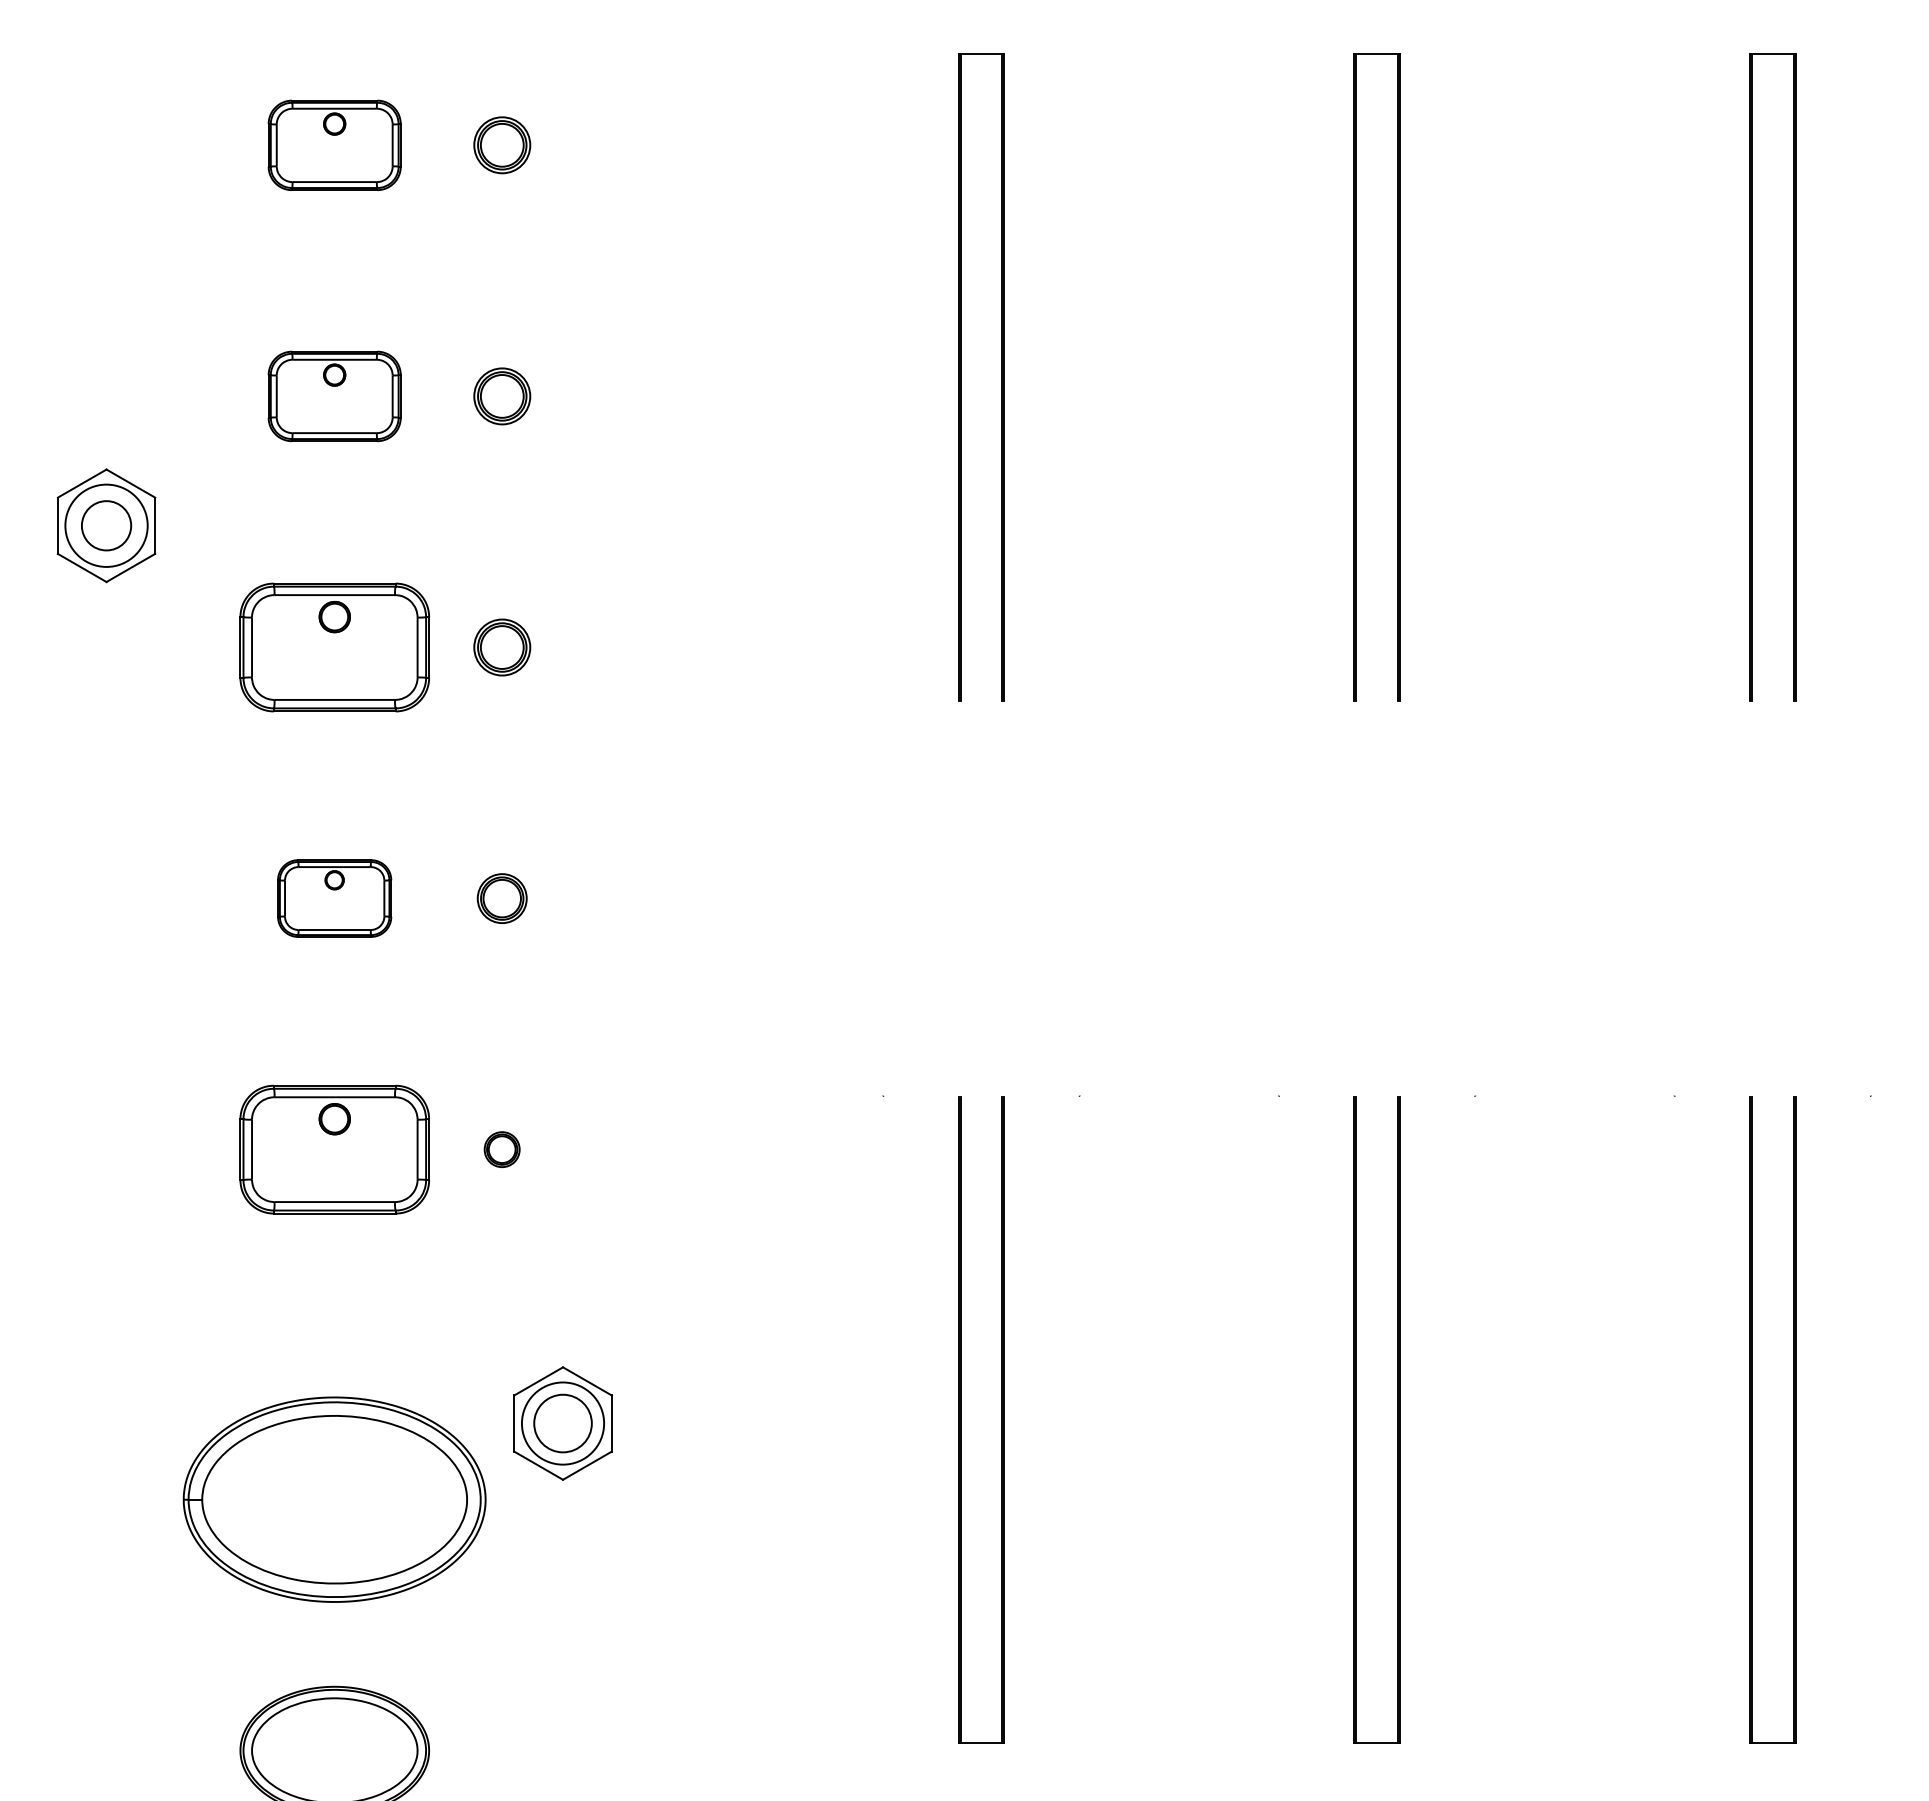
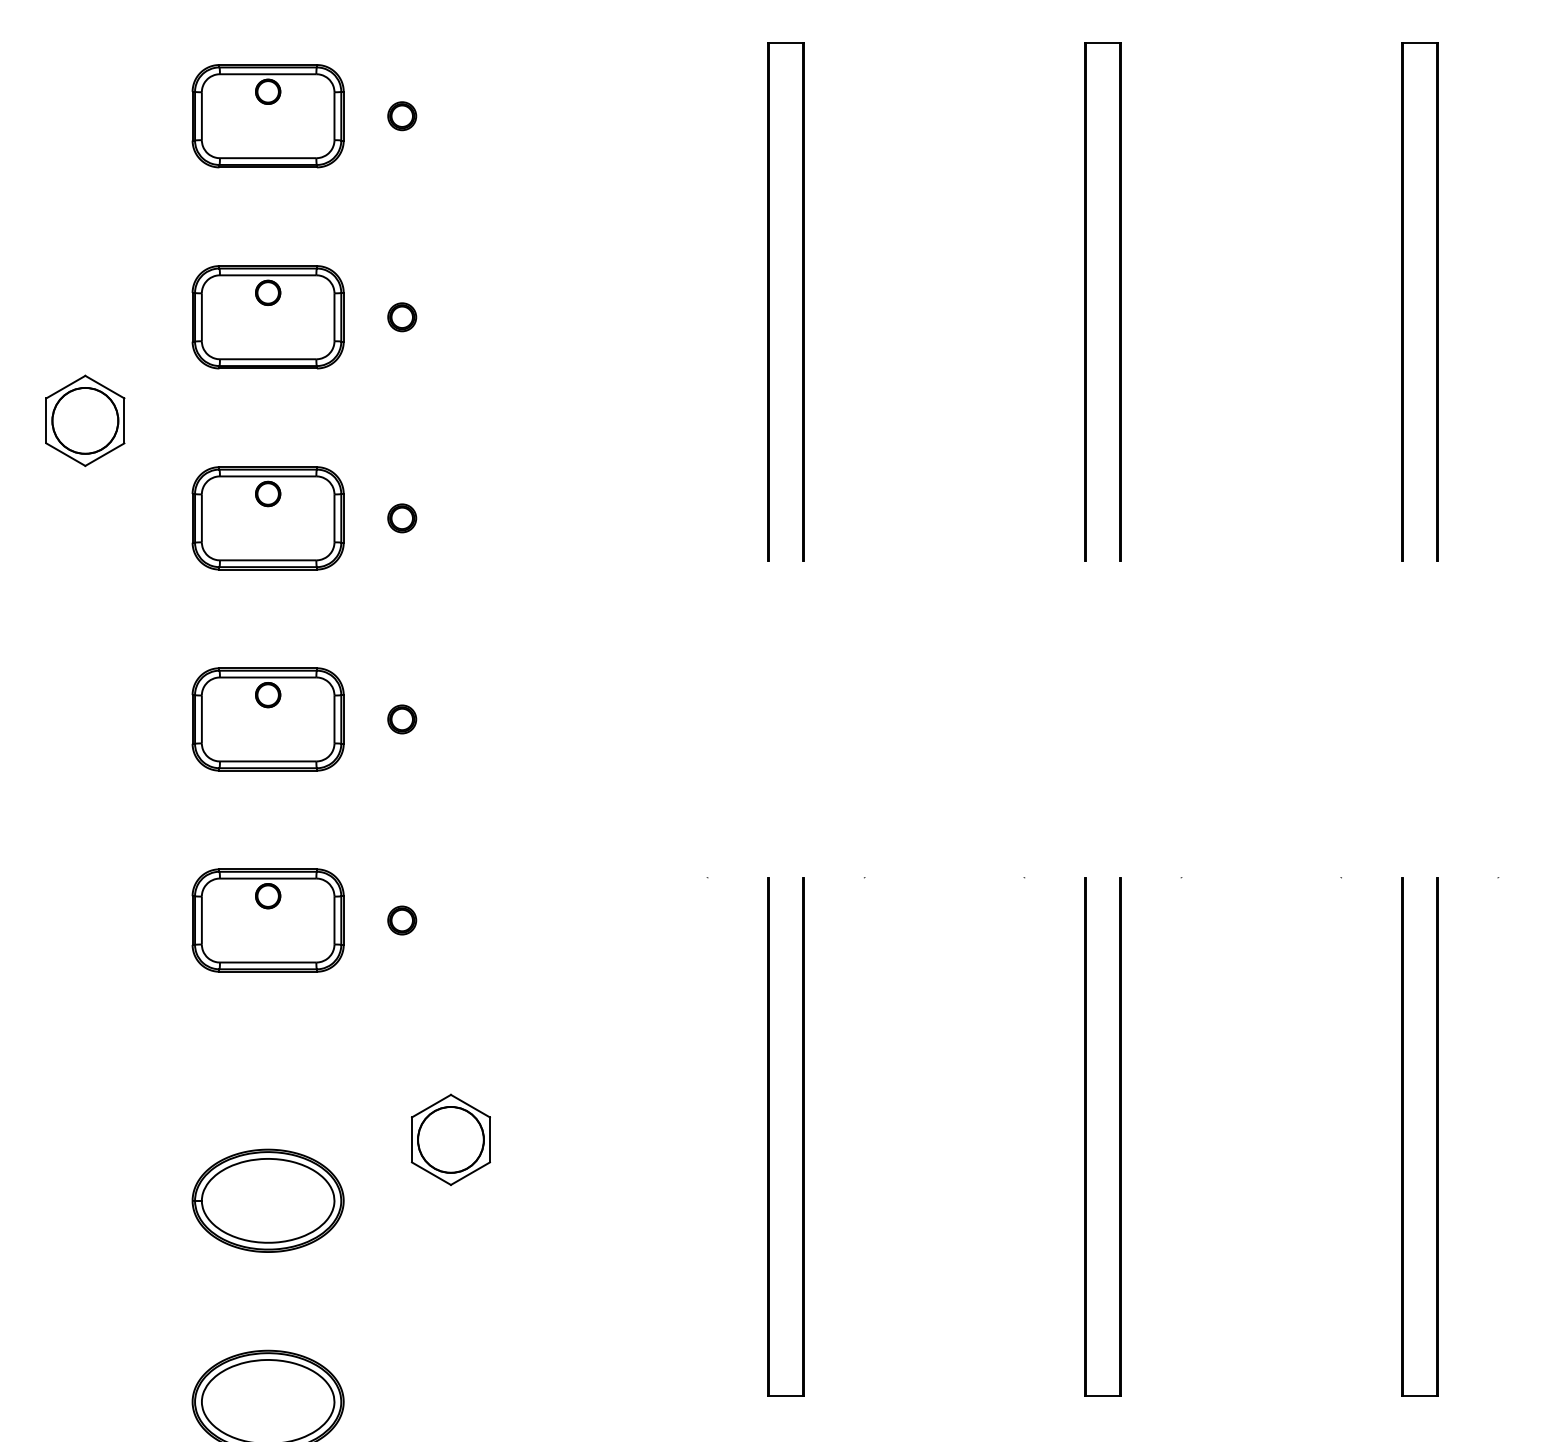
part: (334, 145) -> (267, 116), size x1.43
part: (501, 145) -> (401, 116), size x0.62
part: (334, 396) -> (267, 317), size x1.43
part: (501, 396) -> (401, 317), size x0.62
circle: (106, 525) -> (85, 420), size x1.67
part: (501, 647) -> (401, 518), size x0.62
part: (334, 898) -> (267, 719), size x1.67
part: (501, 898) -> (401, 719), size x0.71
circle: (562, 1423) -> (450, 1139), size x1.43
part: (334, 1499) -> (267, 1200), size x0.62

